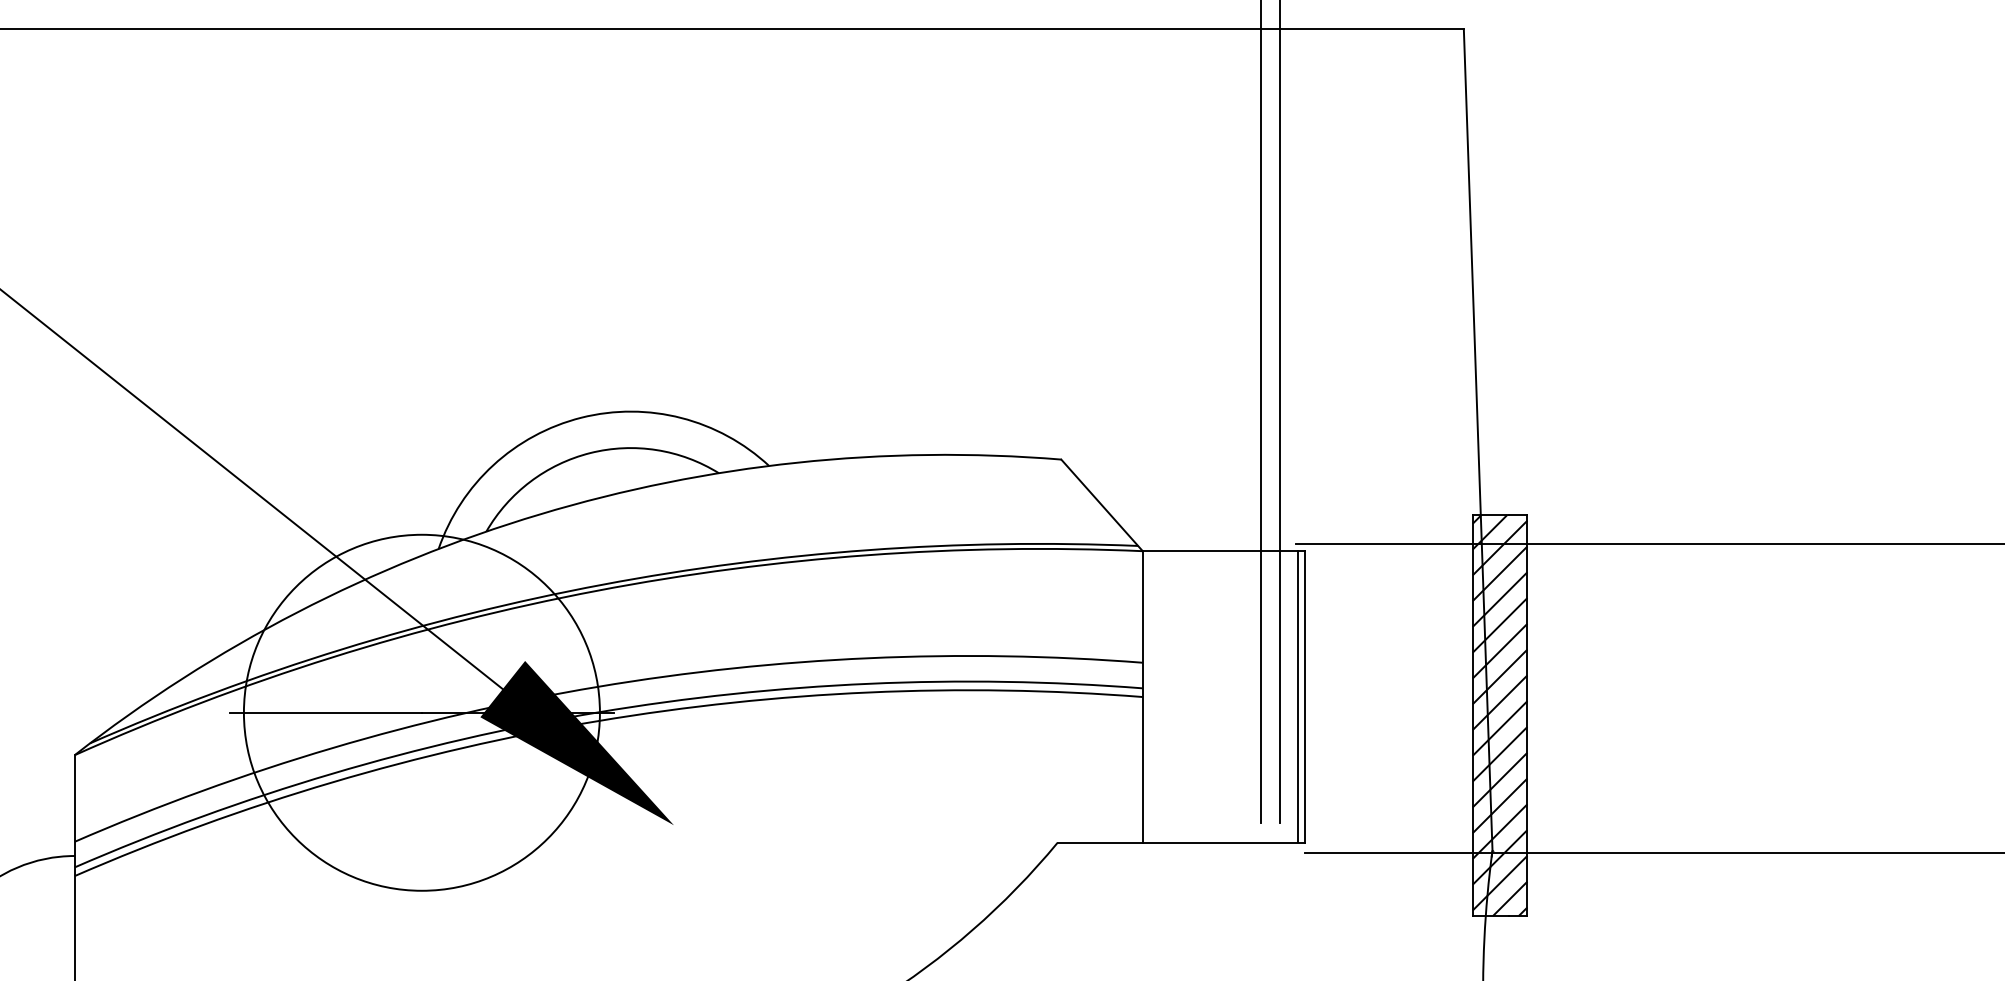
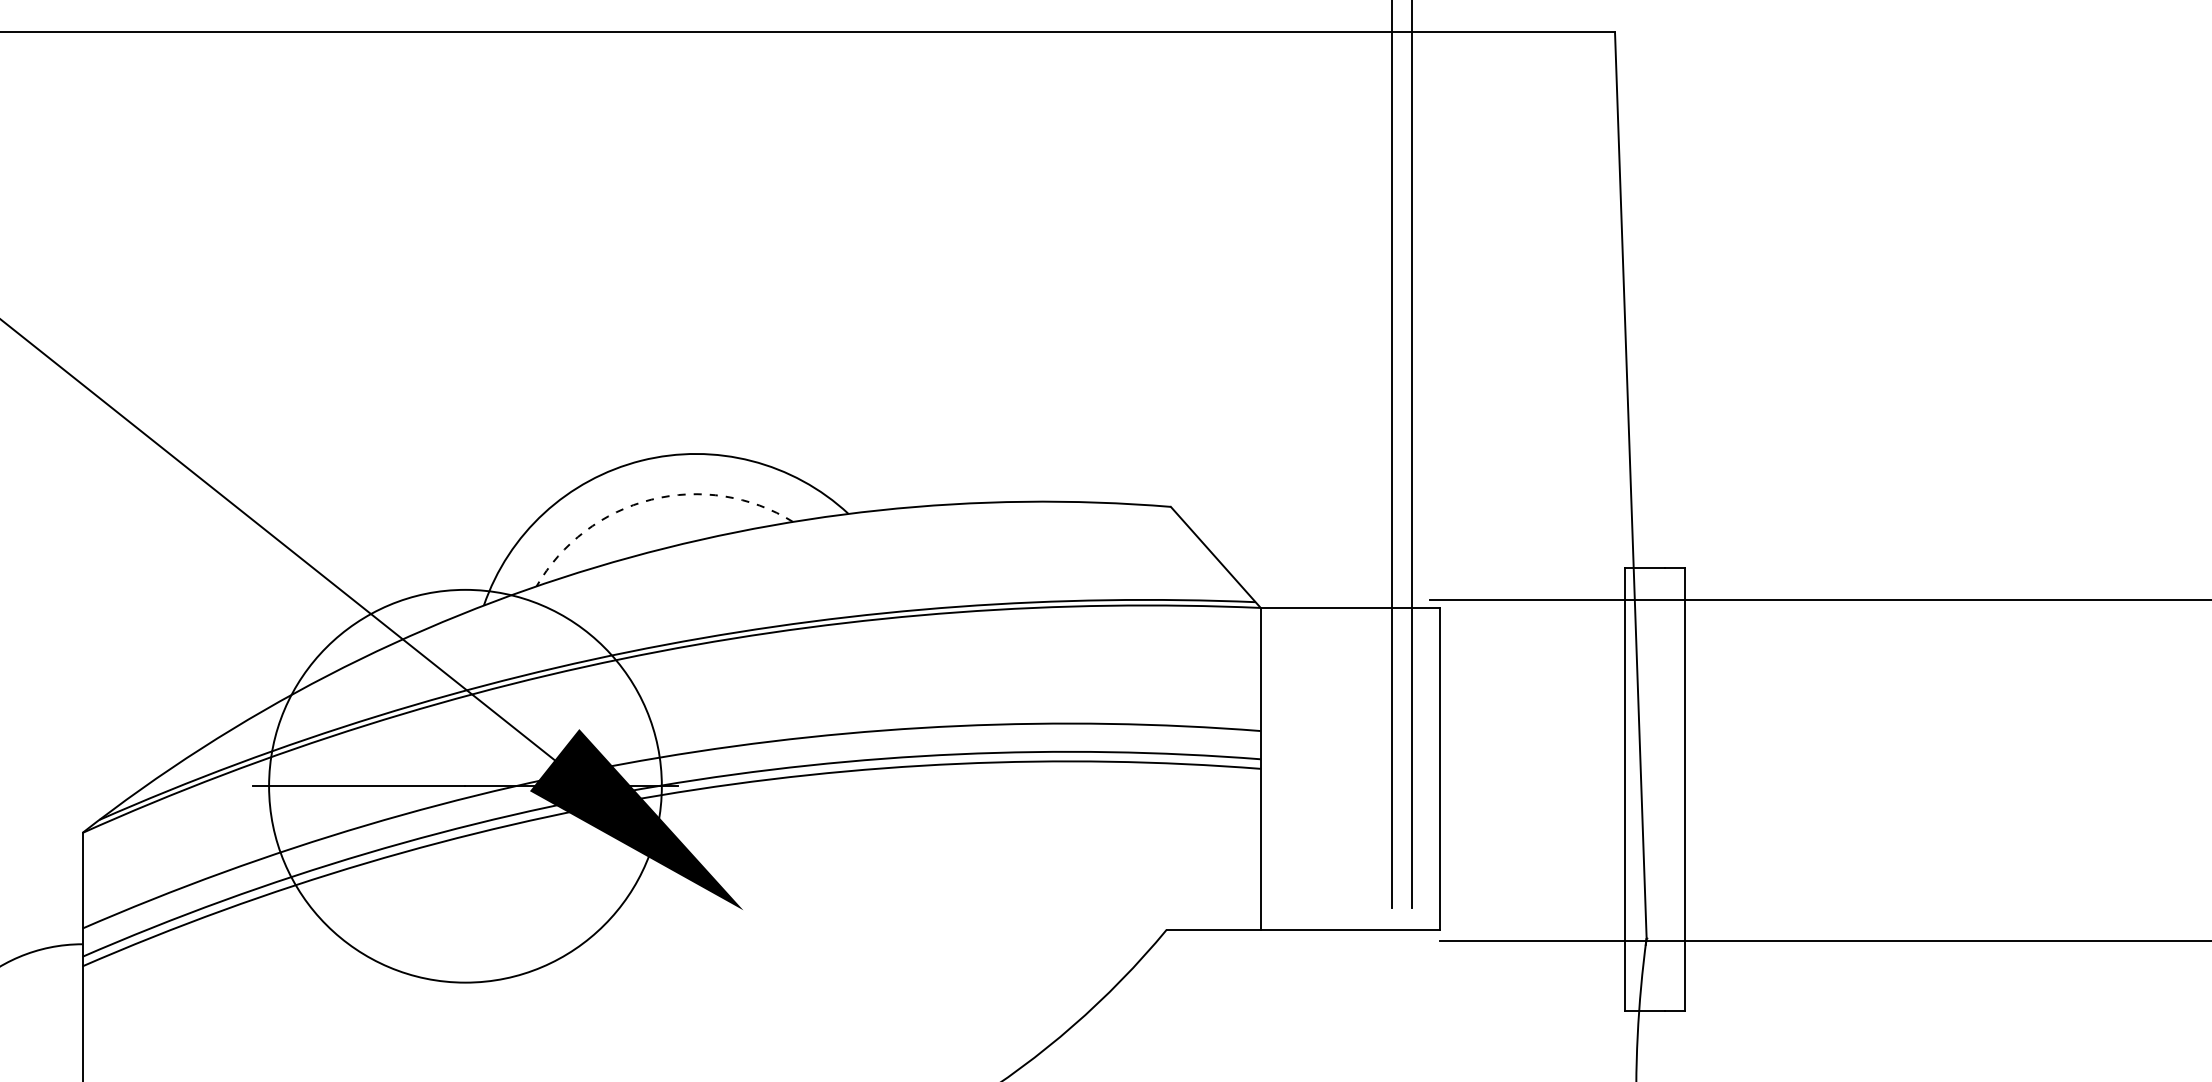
arc: (590, 453) -> (651, 500), solid -> dashed
line: (1298, 696) -> (1432, 768), removed
hatch: (1499, 715) -> (1654, 789), removed

